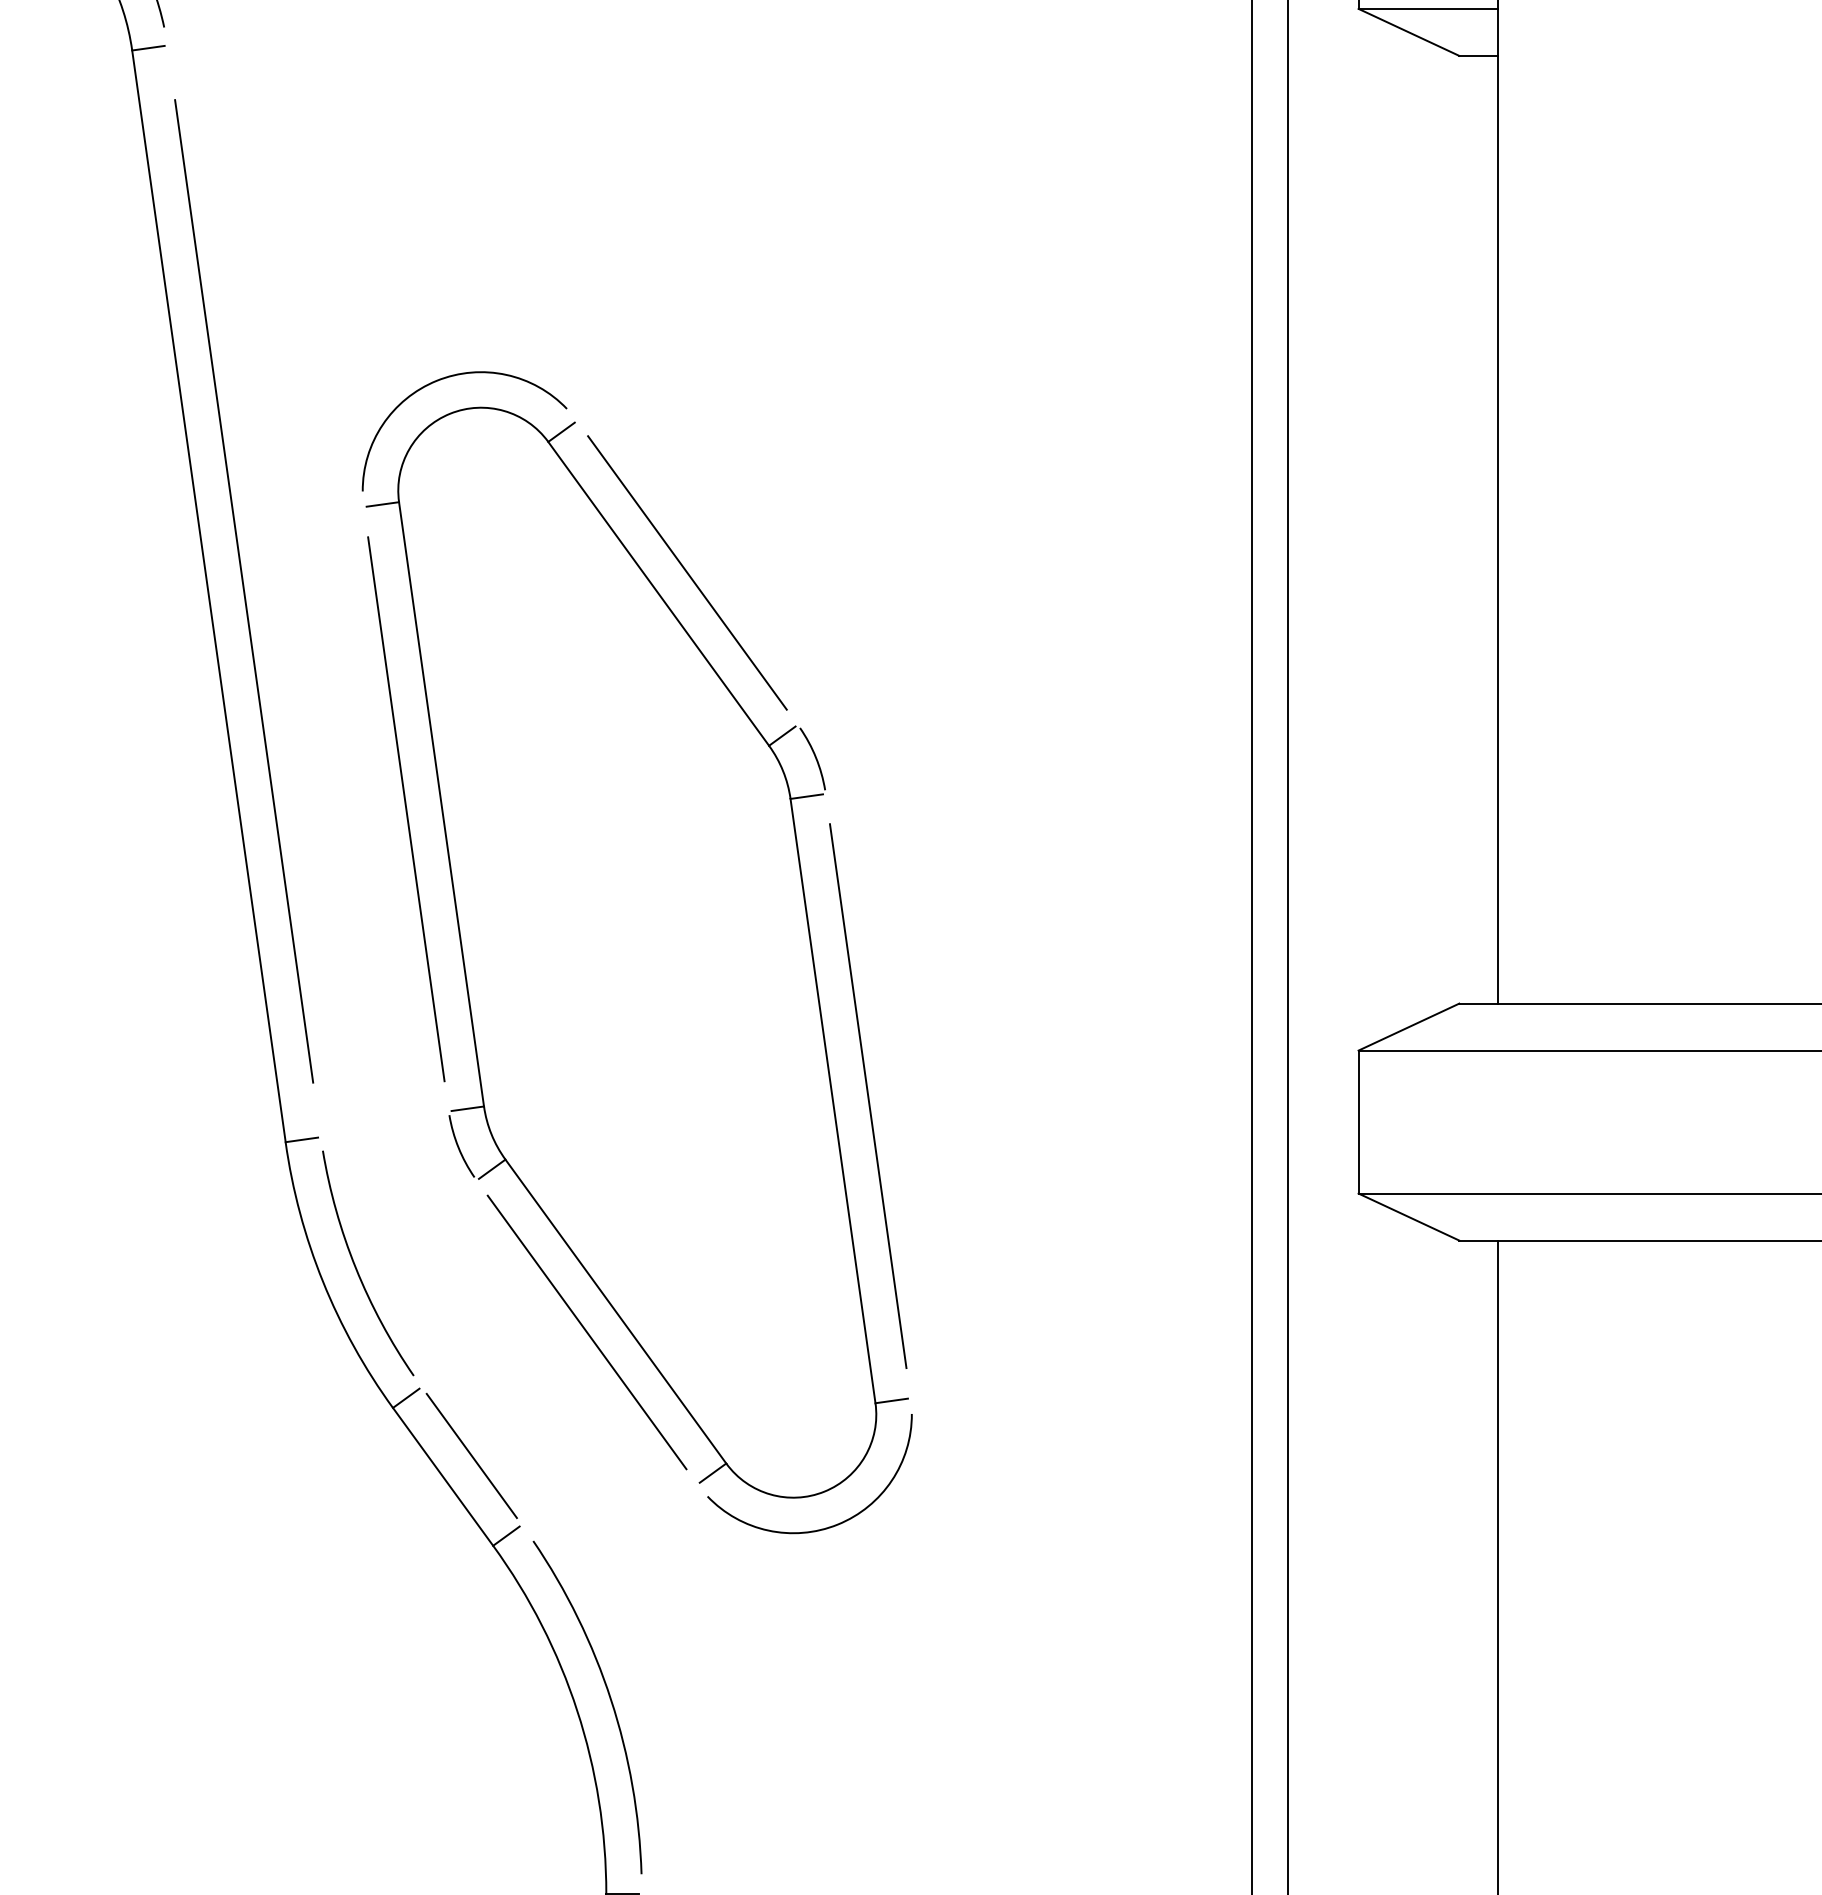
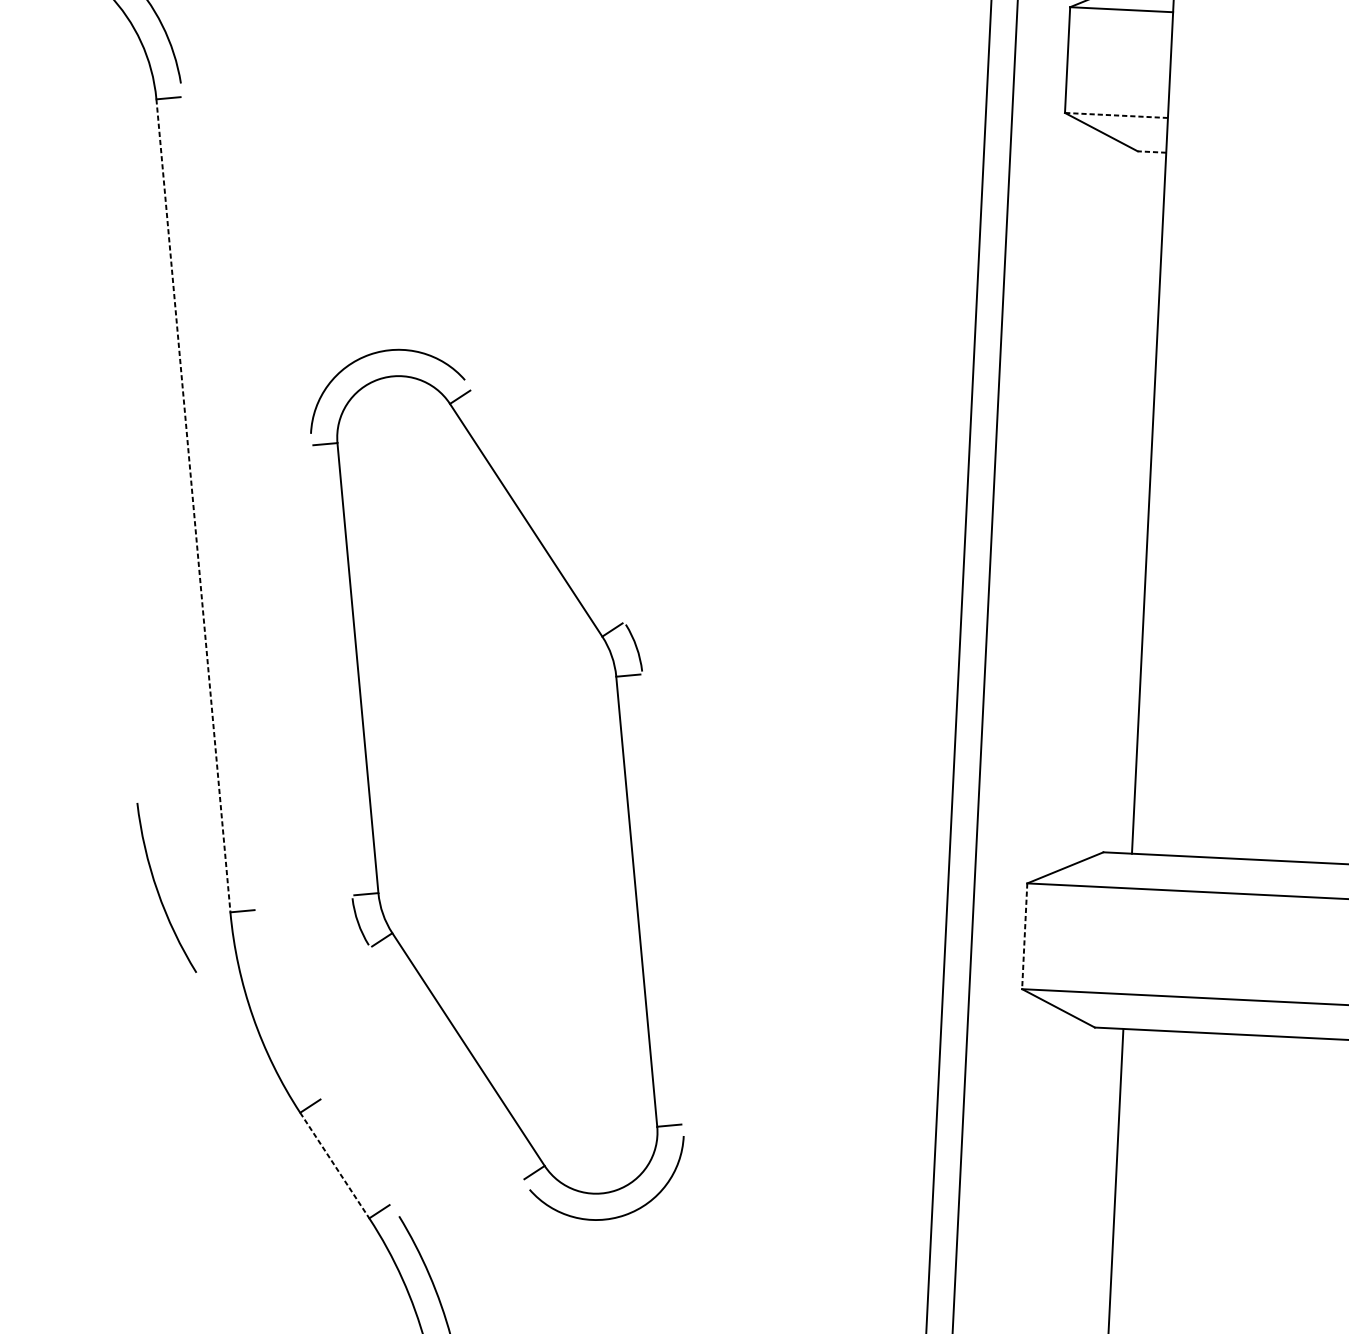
line: (1428, 8) -> (1116, 115), solid -> dashed
line: (1478, 55) -> (1151, 151), solid -> dashed
line: (687, 572) -> (548, 505), removed
line: (244, 591) -> (219, 503), removed
line: (209, 596) -> (193, 505), solid -> dashed
line: (406, 809) -> (331, 670), removed
line: (867, 1096) -> (662, 899), removed
line: (1358, 1122) -> (1024, 936), solid -> dashed
arc: (356, 1266) -> (158, 889), moved
line: (586, 1332) -> (446, 1063), removed
line: (471, 1455) -> (356, 1150), removed
line: (443, 1477) -> (335, 1166), solid -> dashed

